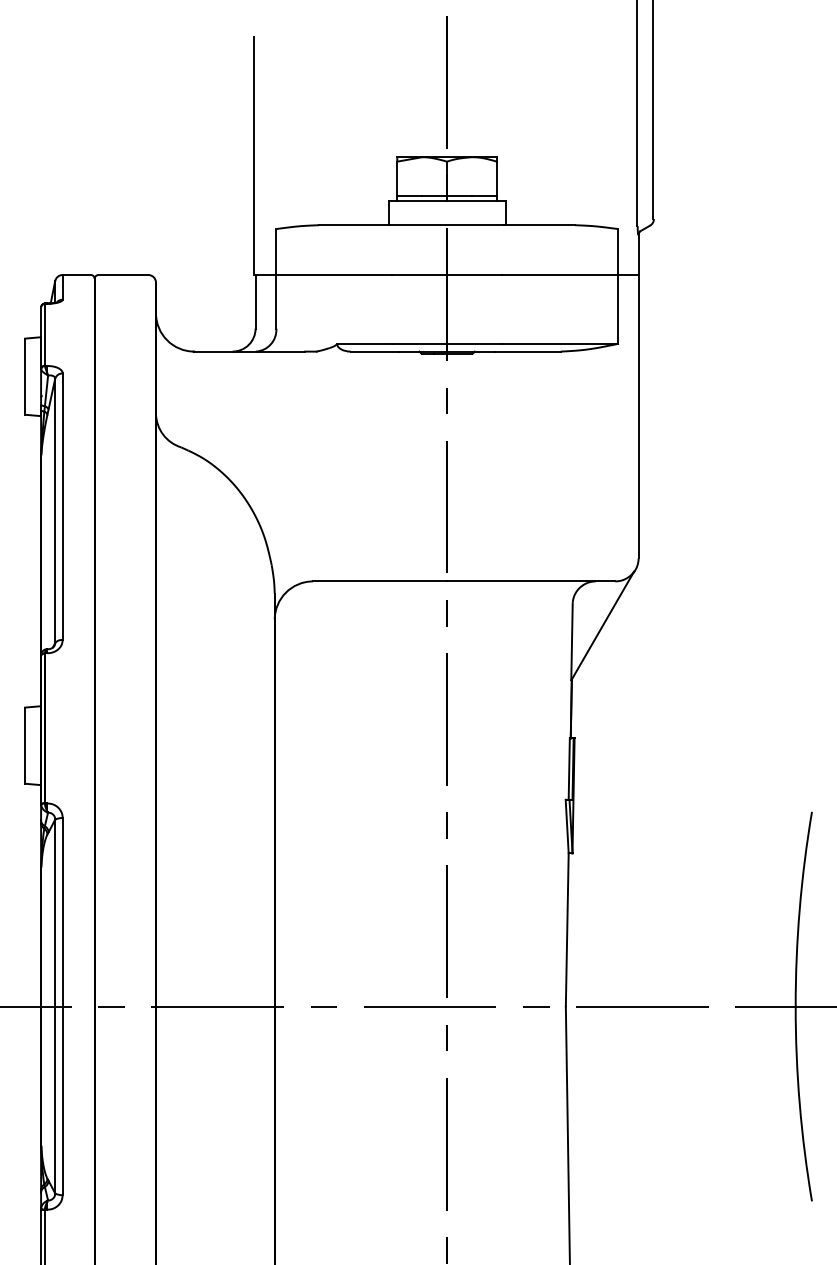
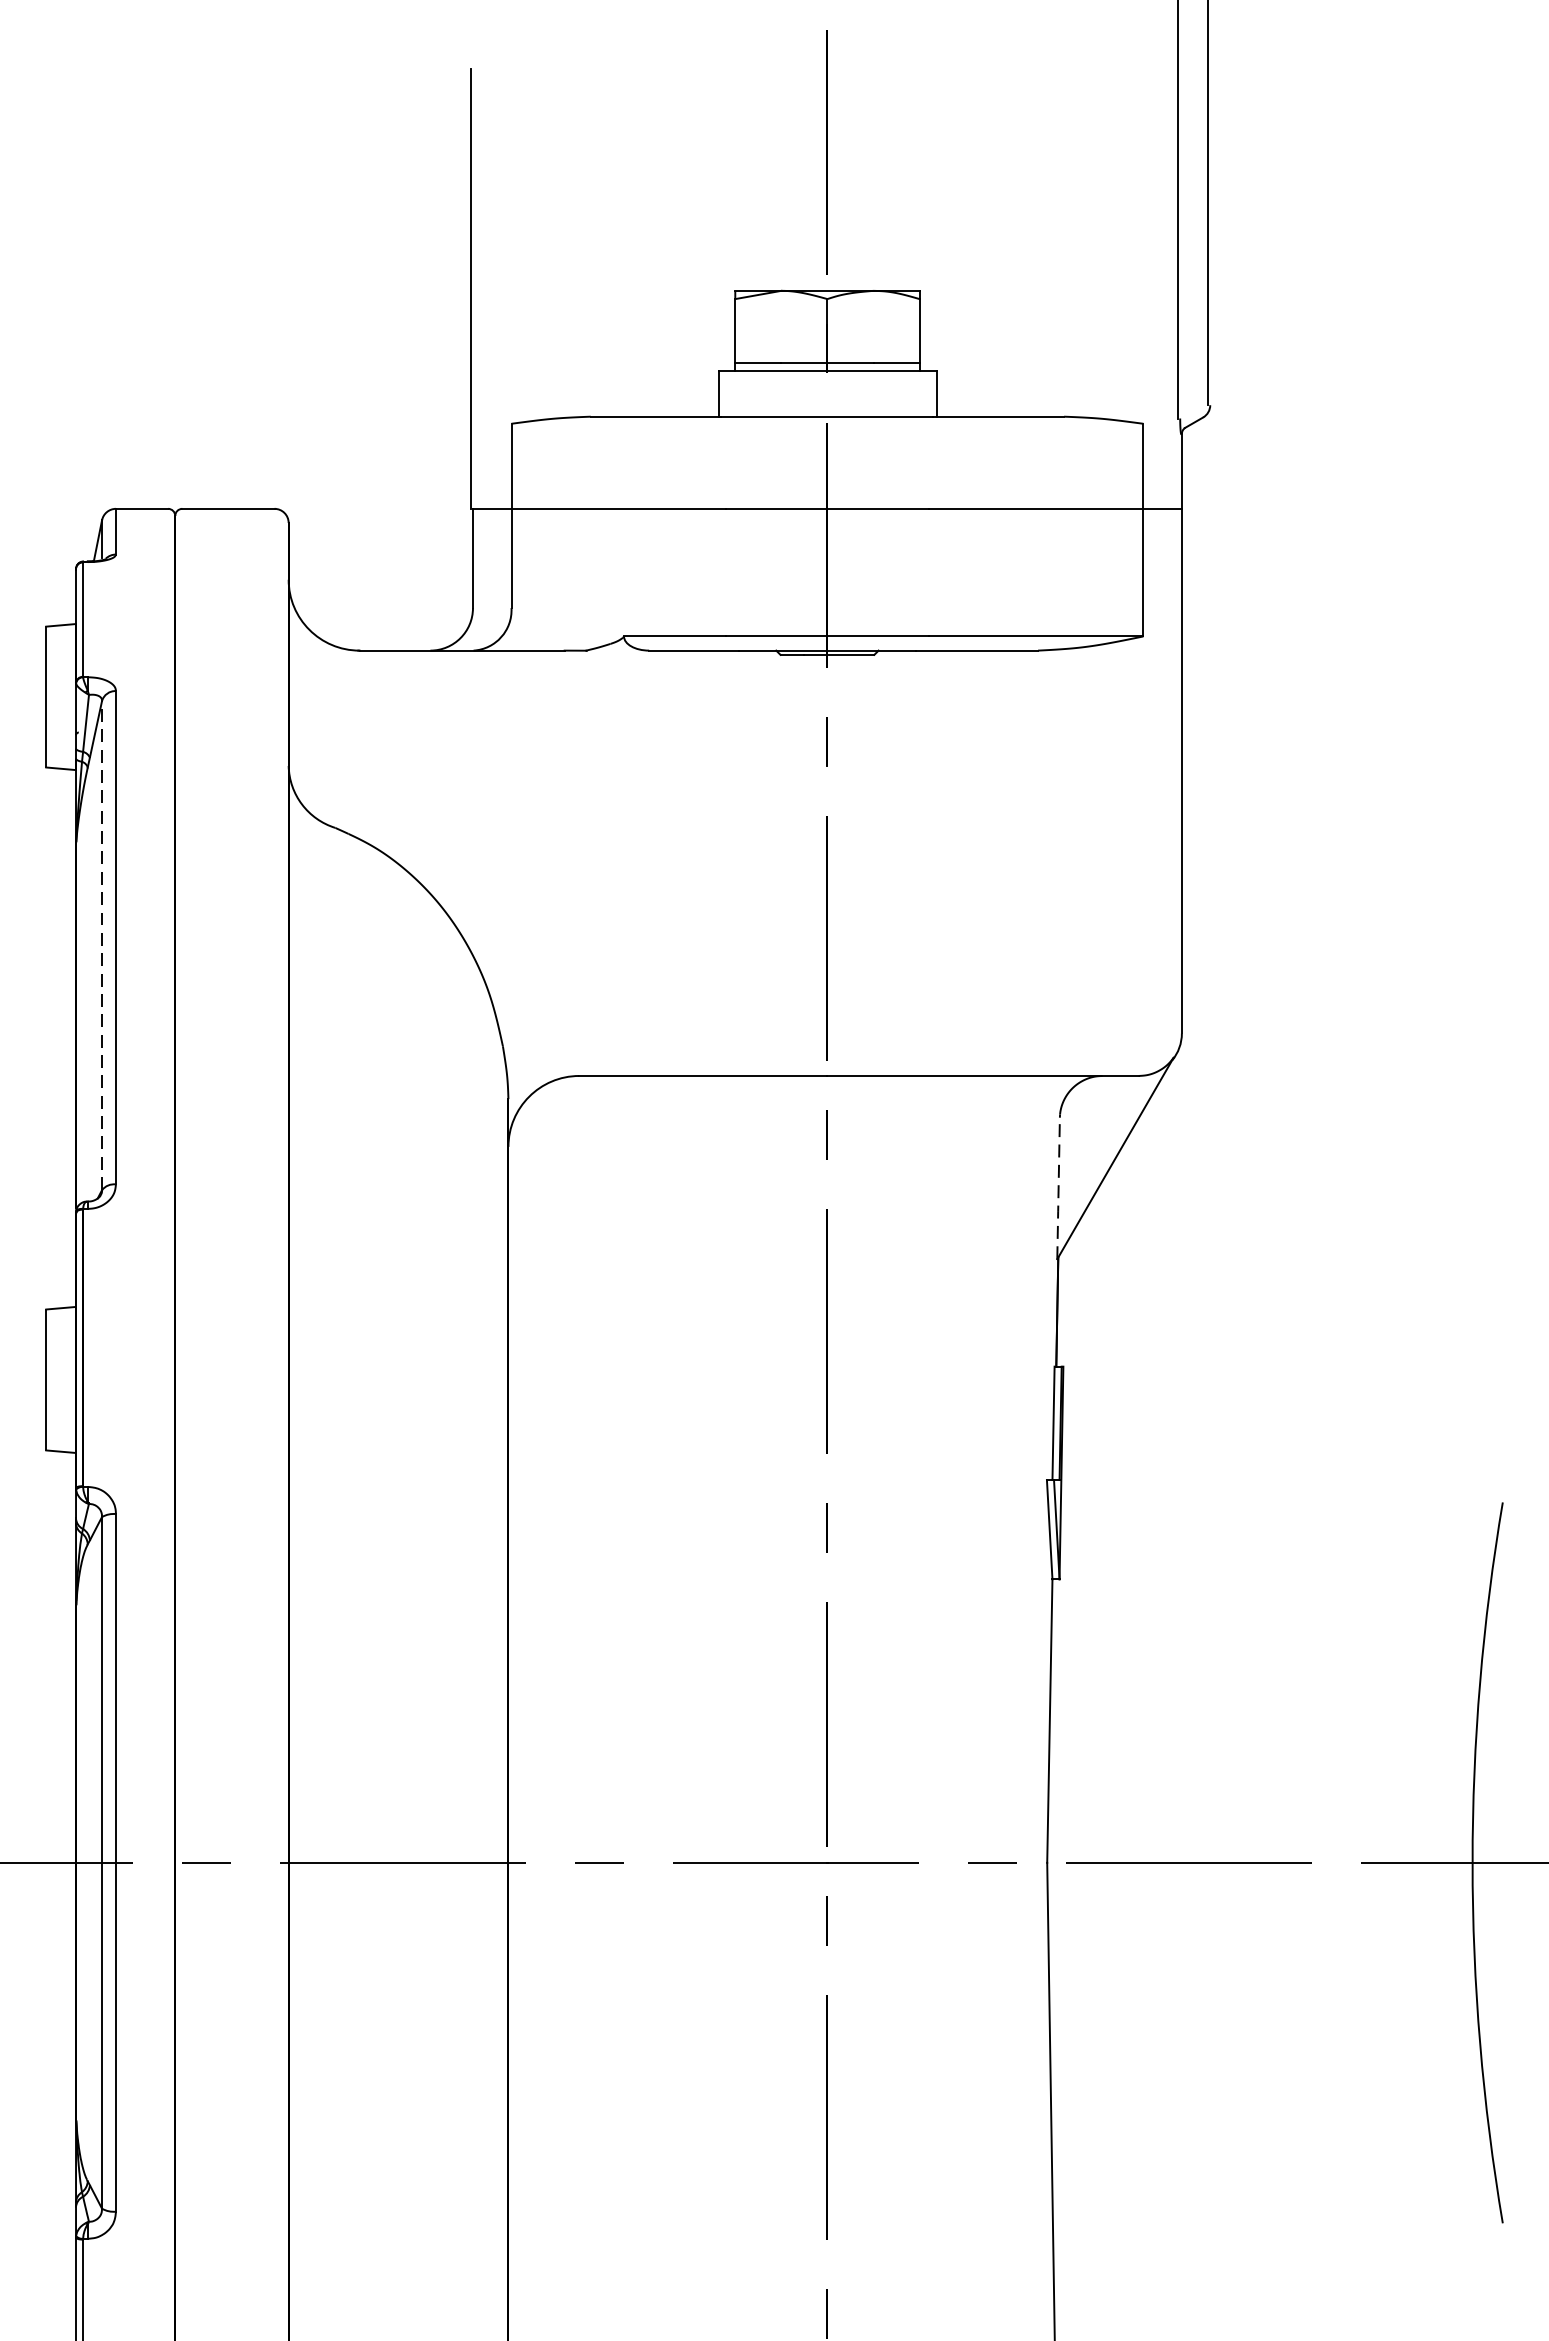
line: (55, 510) -> (102, 944), solid -> dashed
line: (571, 642) -> (1057, 1189), solid -> dashed

